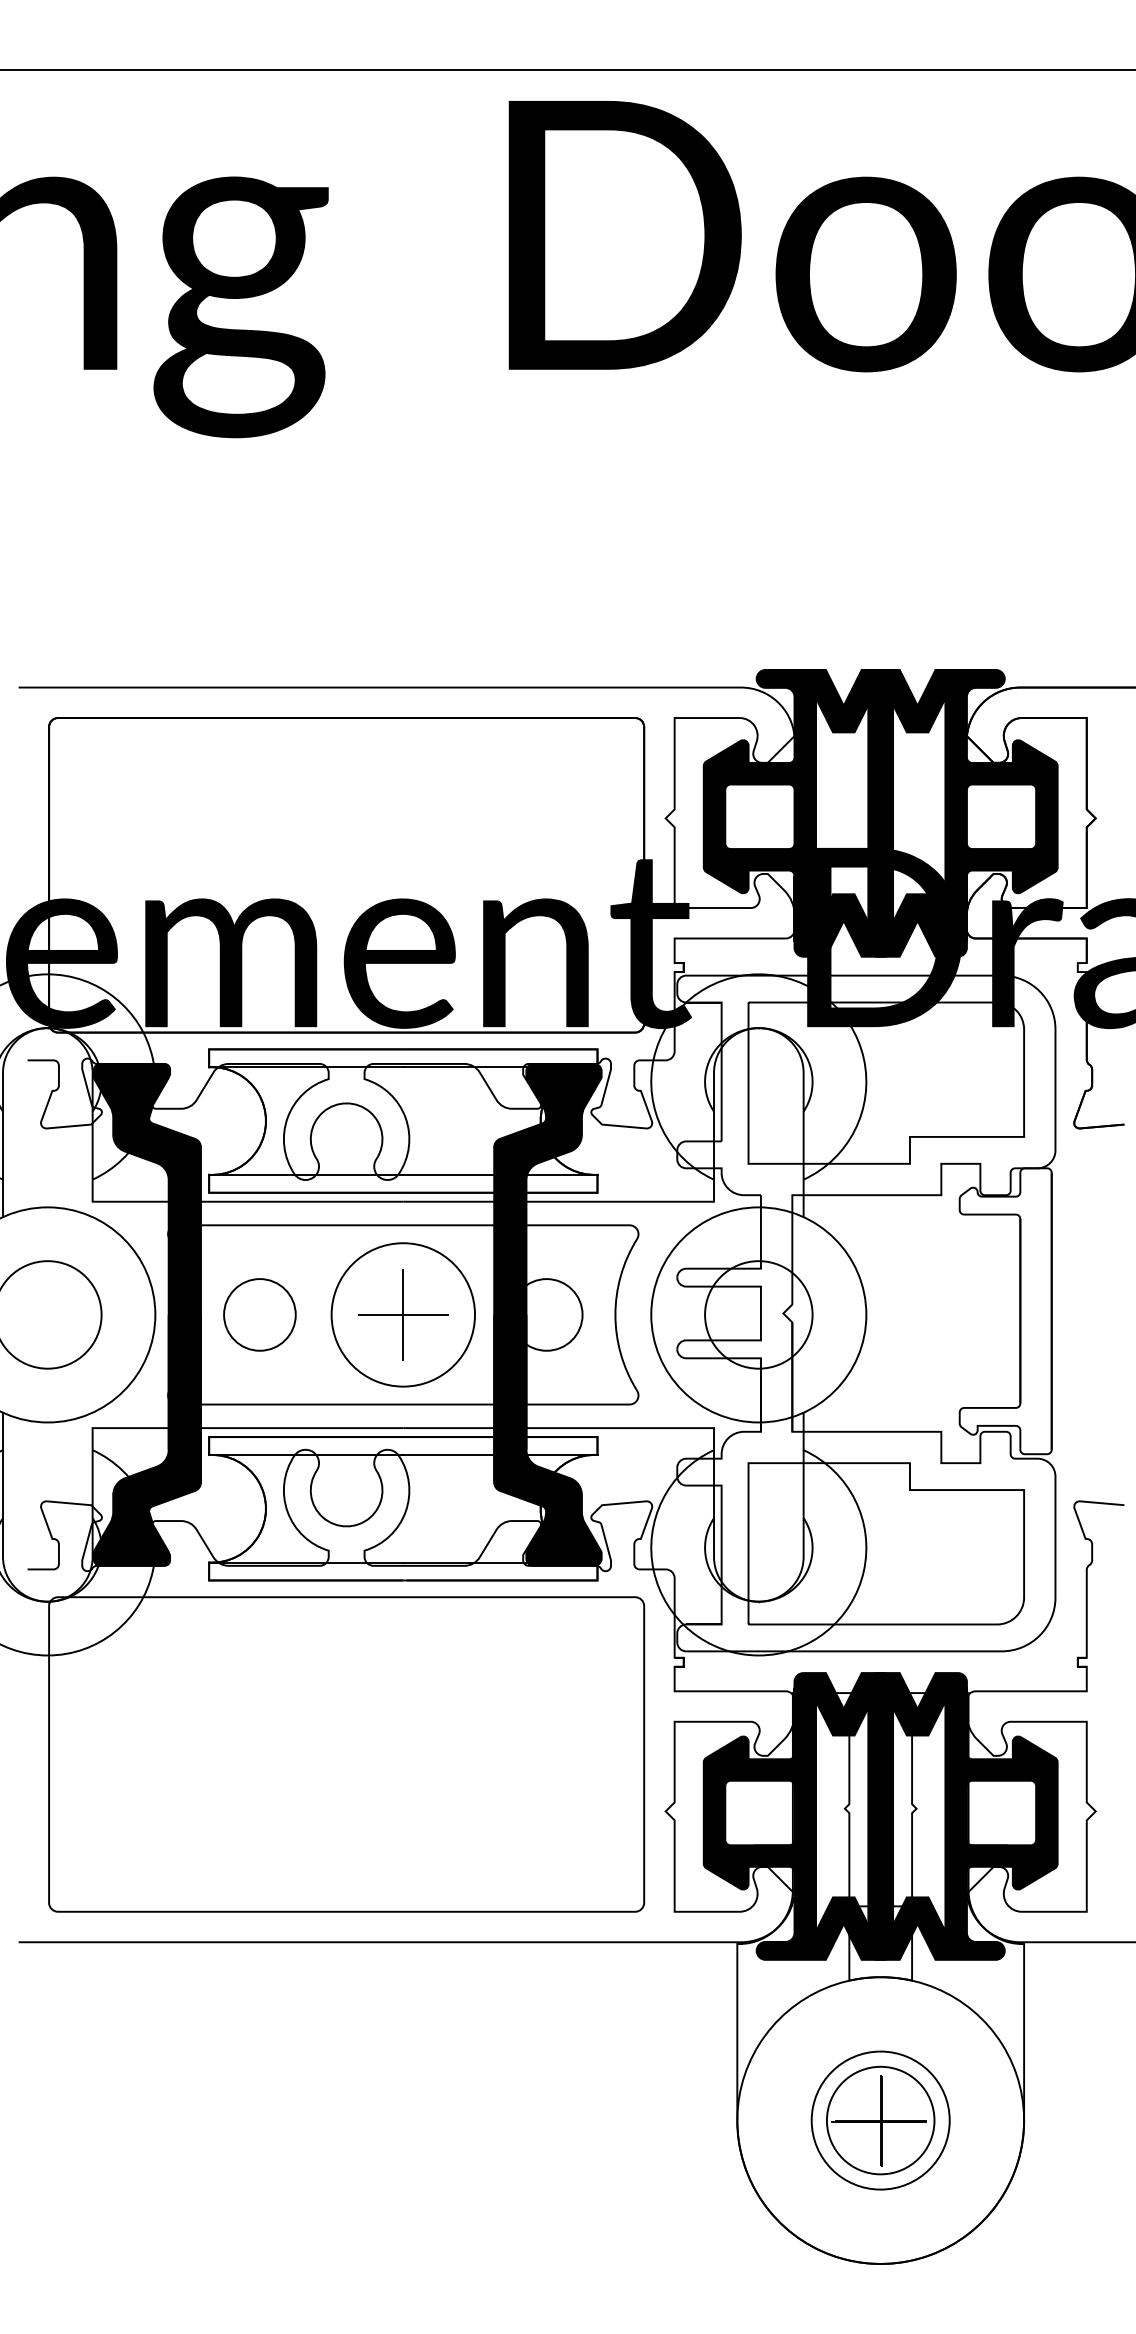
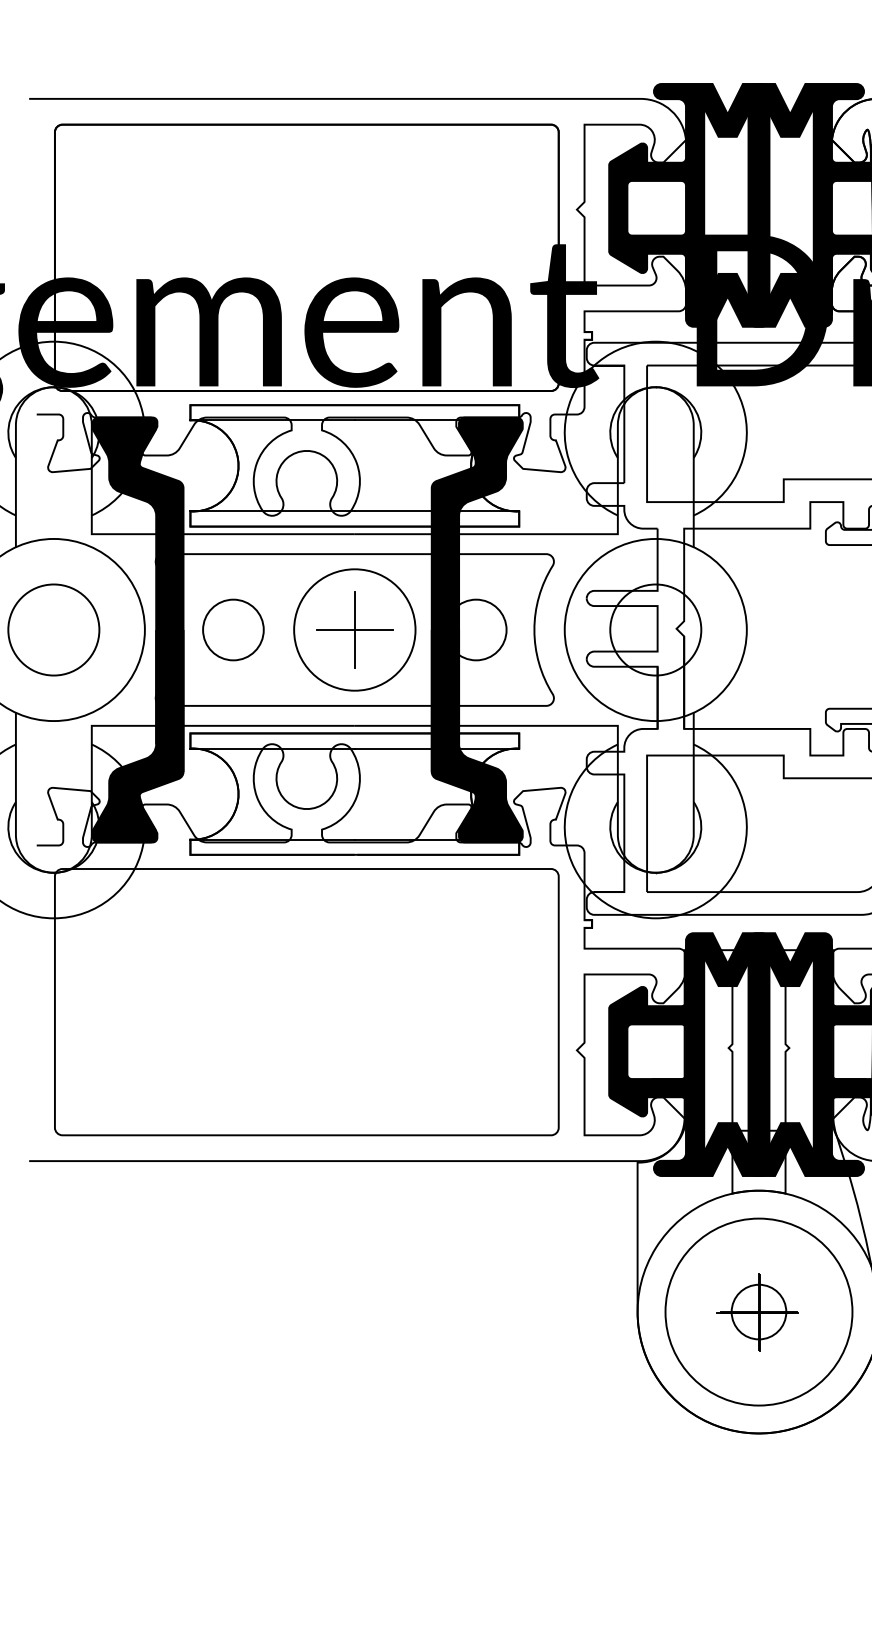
circle: (880, 2120) -> (758, 1312), size x0.6
circle: (880, 2120) -> (758, 1312), size x1.6

